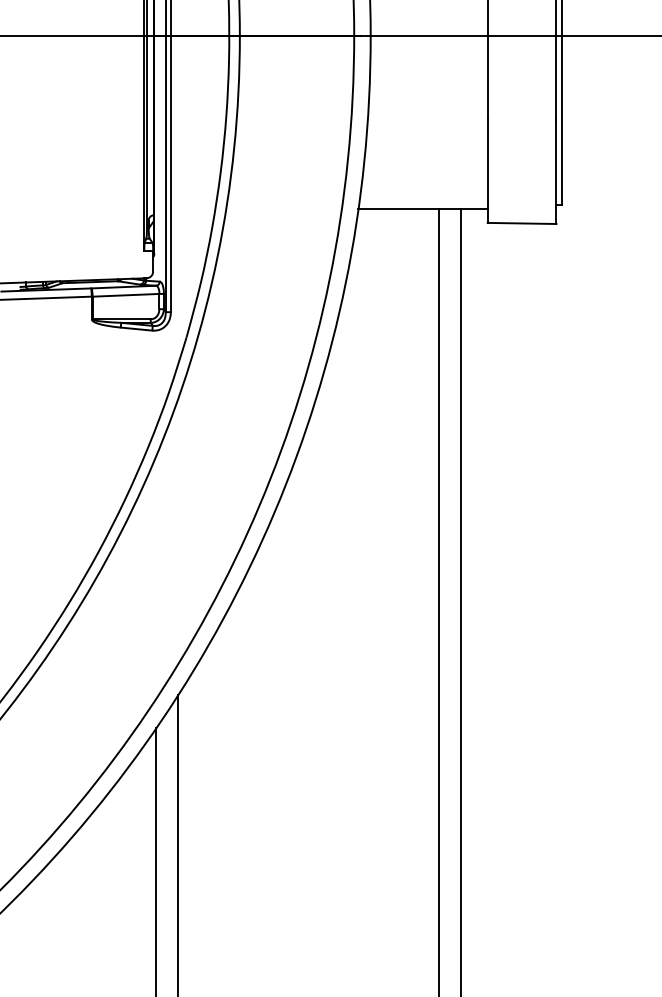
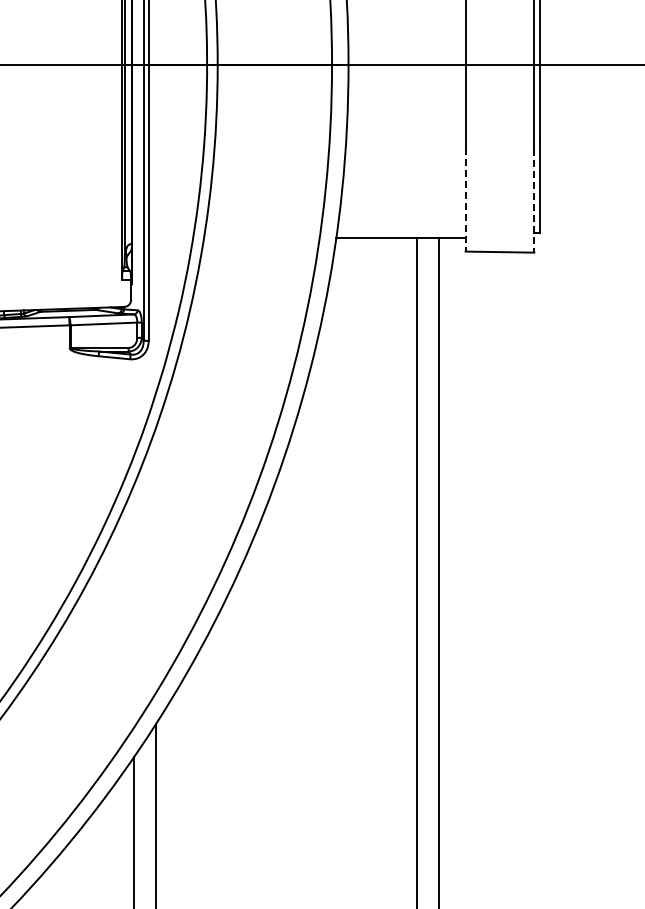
line: (487, 171) -> (465, 200), solid -> dashed
line: (556, 172) -> (534, 201), solid -> dashed

